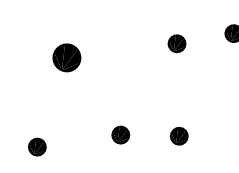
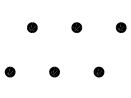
part: (176, 43) -> (76, 27), moved
part: (67, 57) -> (32, 27), size x0.62
part: (178, 135) -> (98, 71), moved

